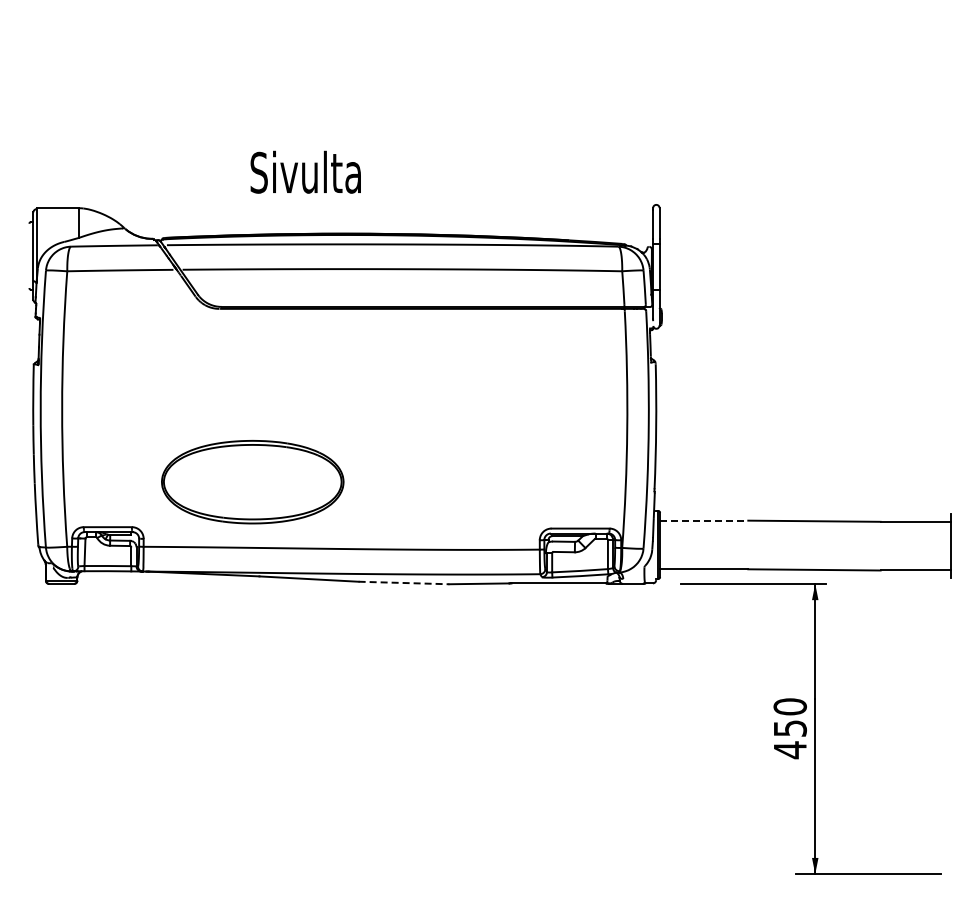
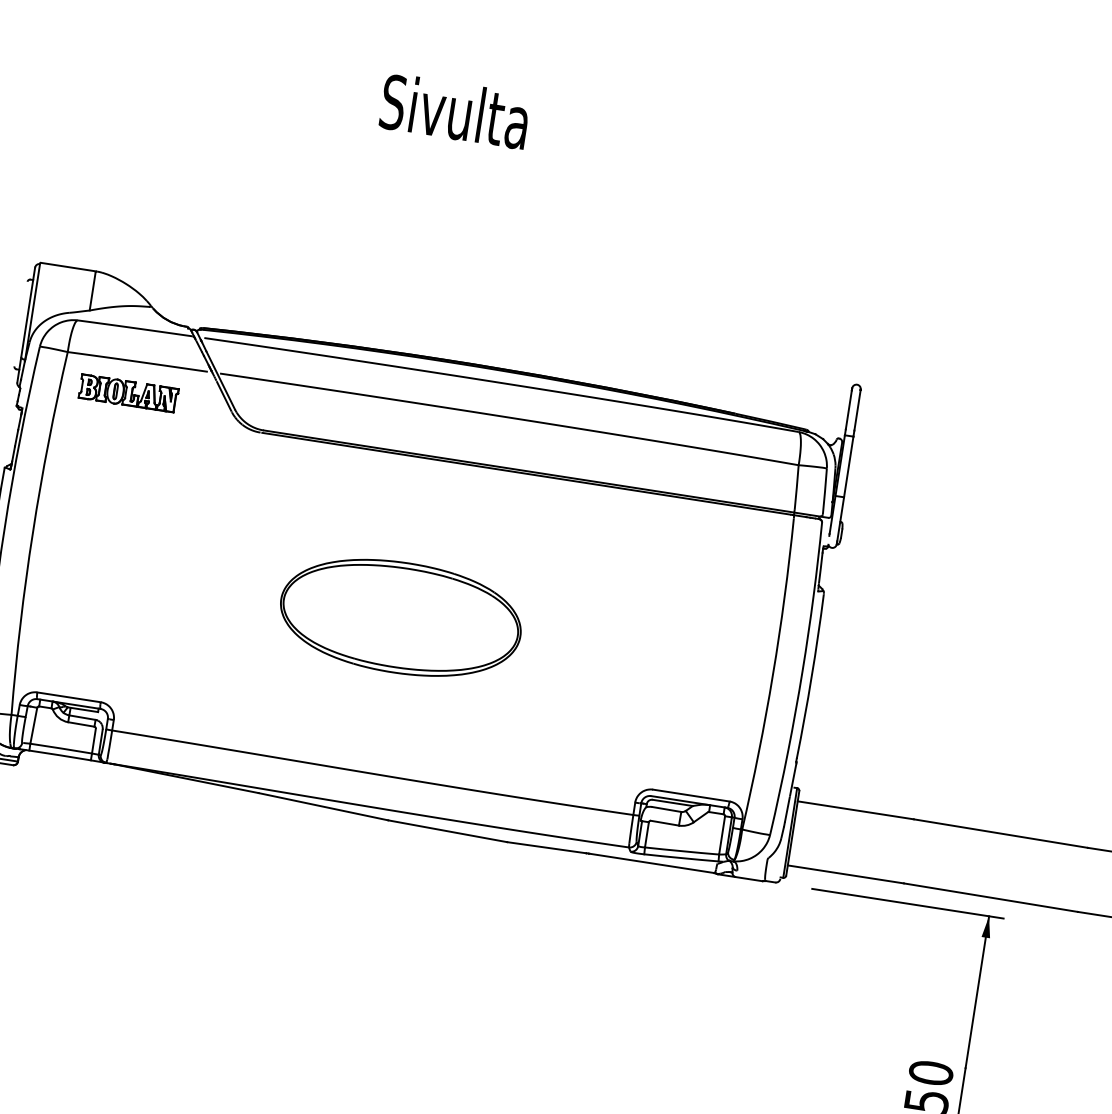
text: (305, 171) -> (454, 110), moved
part: (117, 294) -> (129, 392), added
part: (252, 482) -> (400, 618), moved
line: (704, 520) -> (856, 810), dashed -> solid
line: (404, 583) -> (448, 832), dashed -> solid

